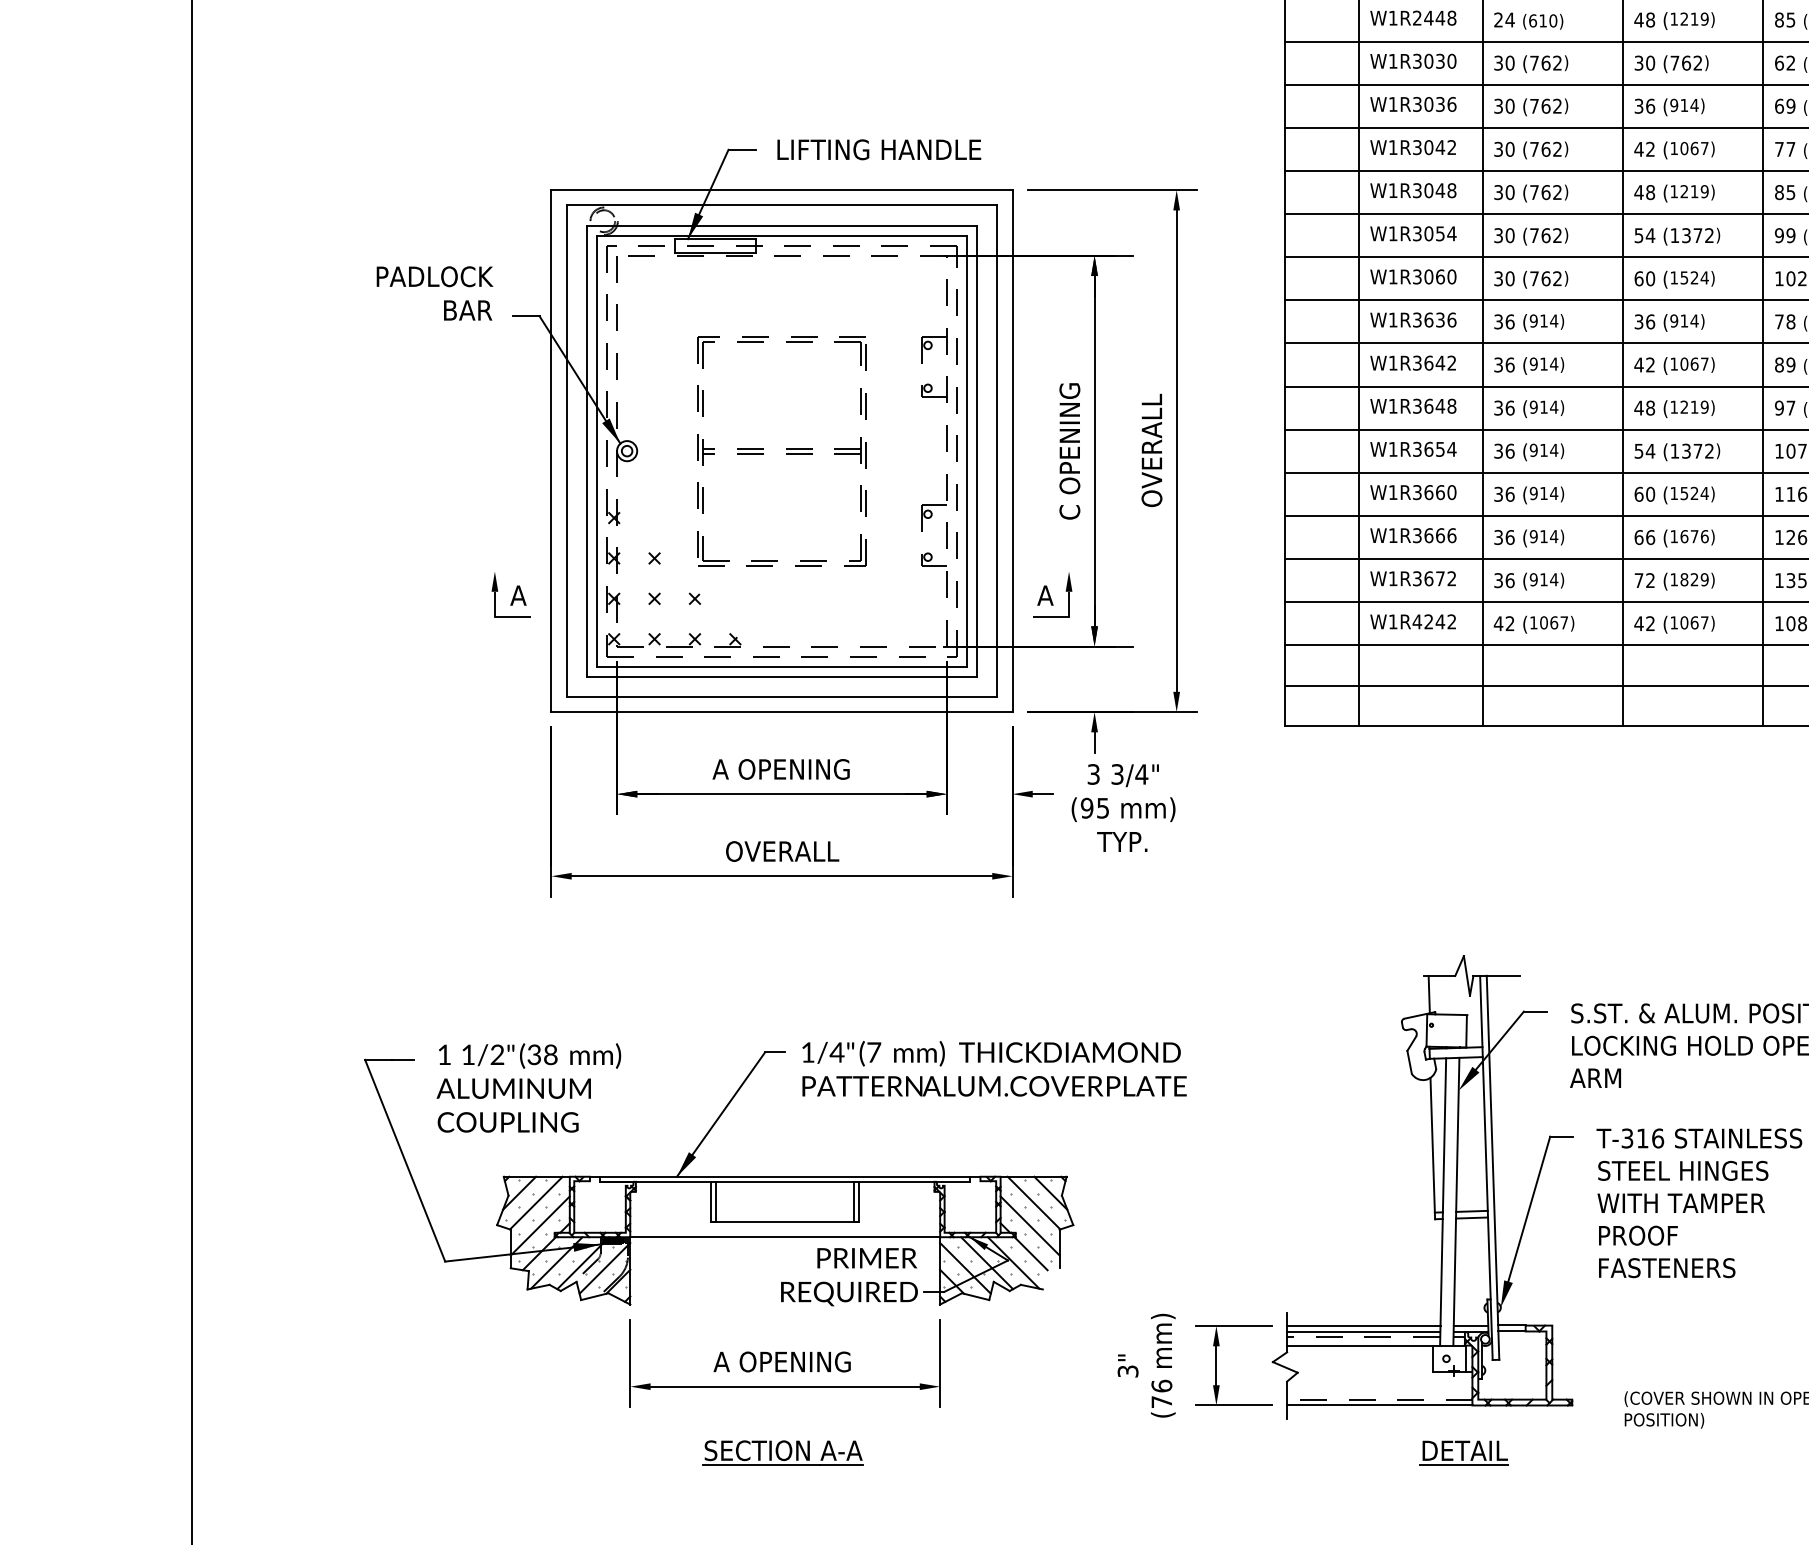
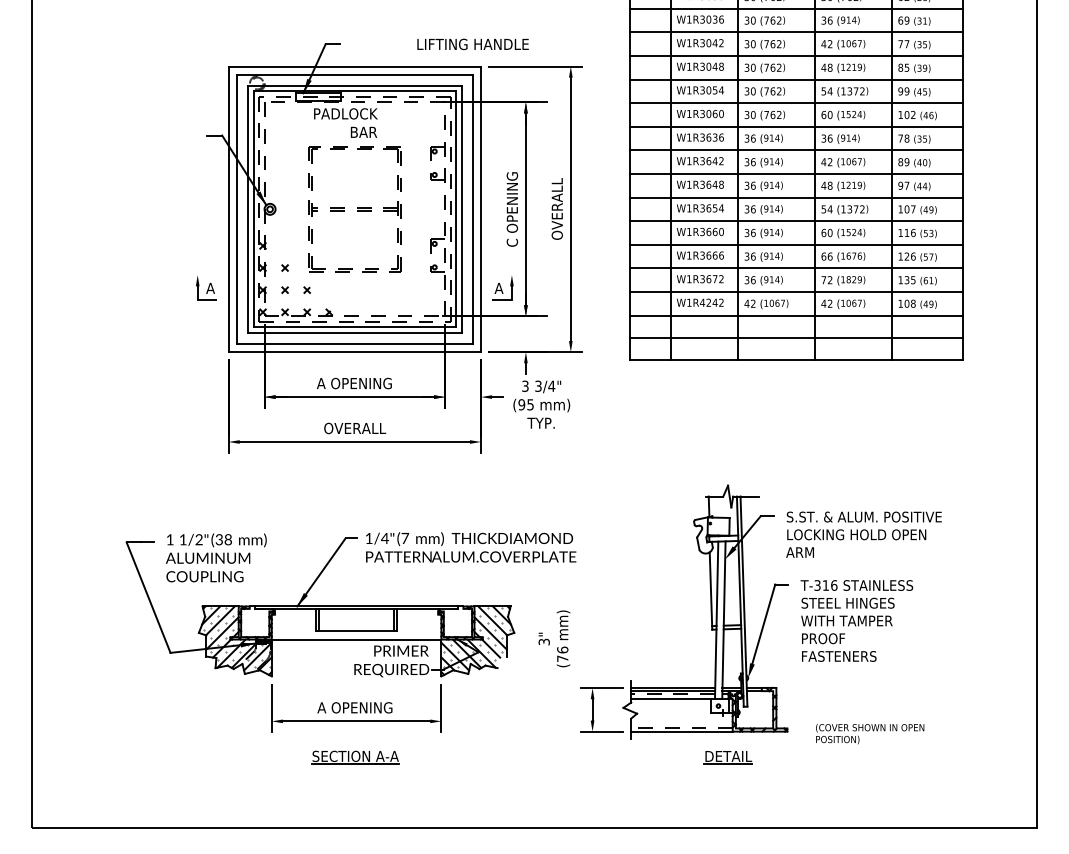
text: (878, 149) -> (472, 44), moved
text: (434, 292) -> (345, 122), moved
text: (1146, 1365) -> (554, 638), moved

